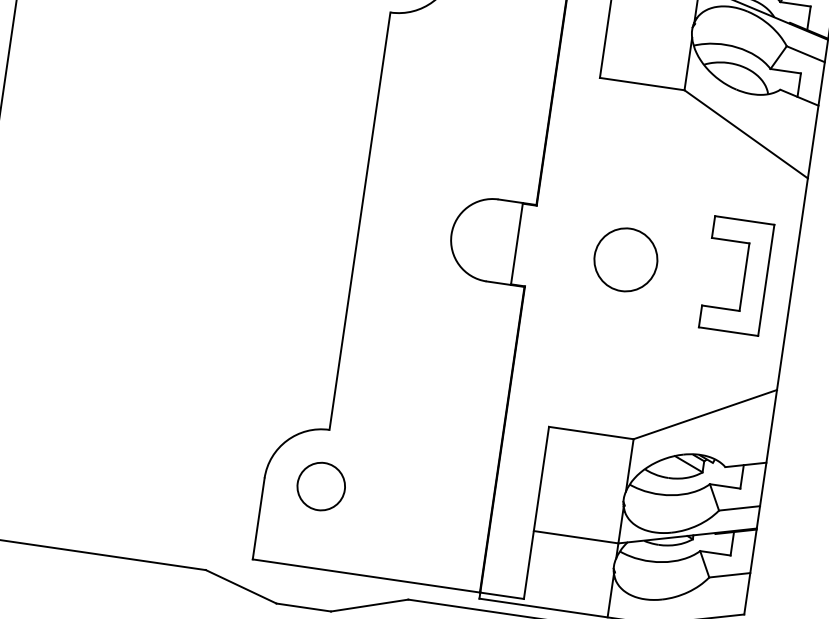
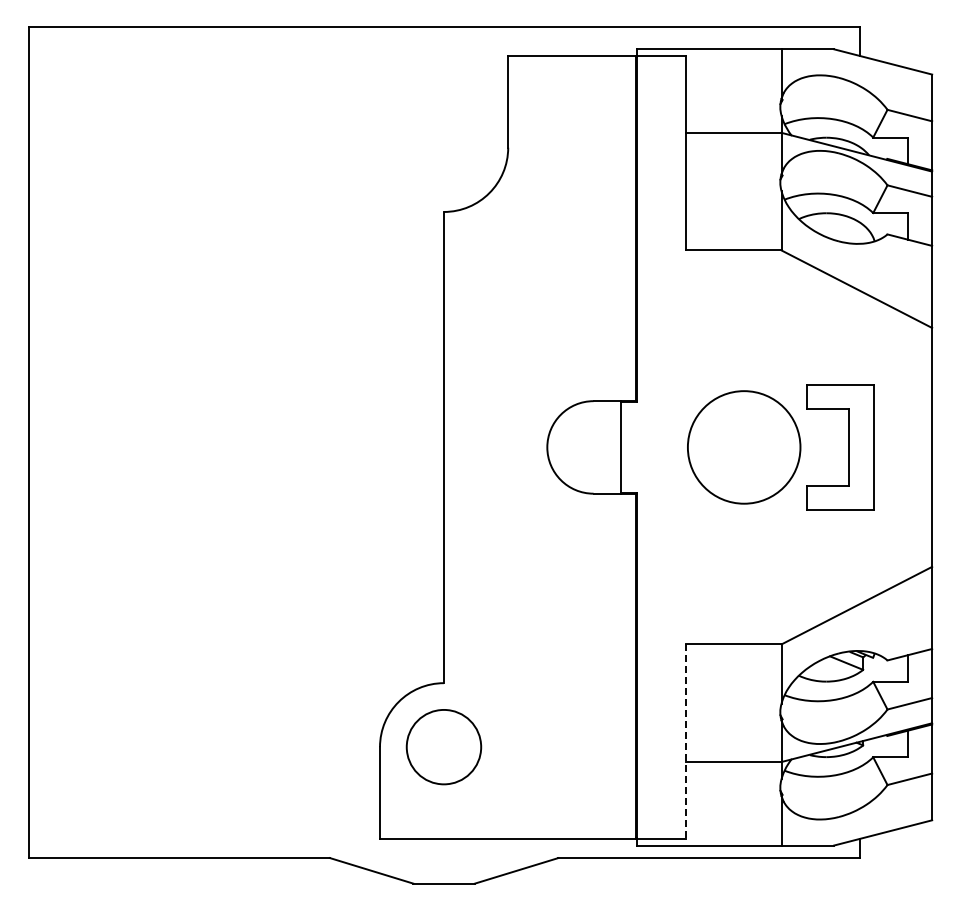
circle: (625, 259) -> (743, 447), size x1.6
part: (744, 277) -> (848, 447), moved
circle: (320, 485) -> (443, 746), size x1.4
line: (536, 513) -> (686, 742), solid -> dashed

